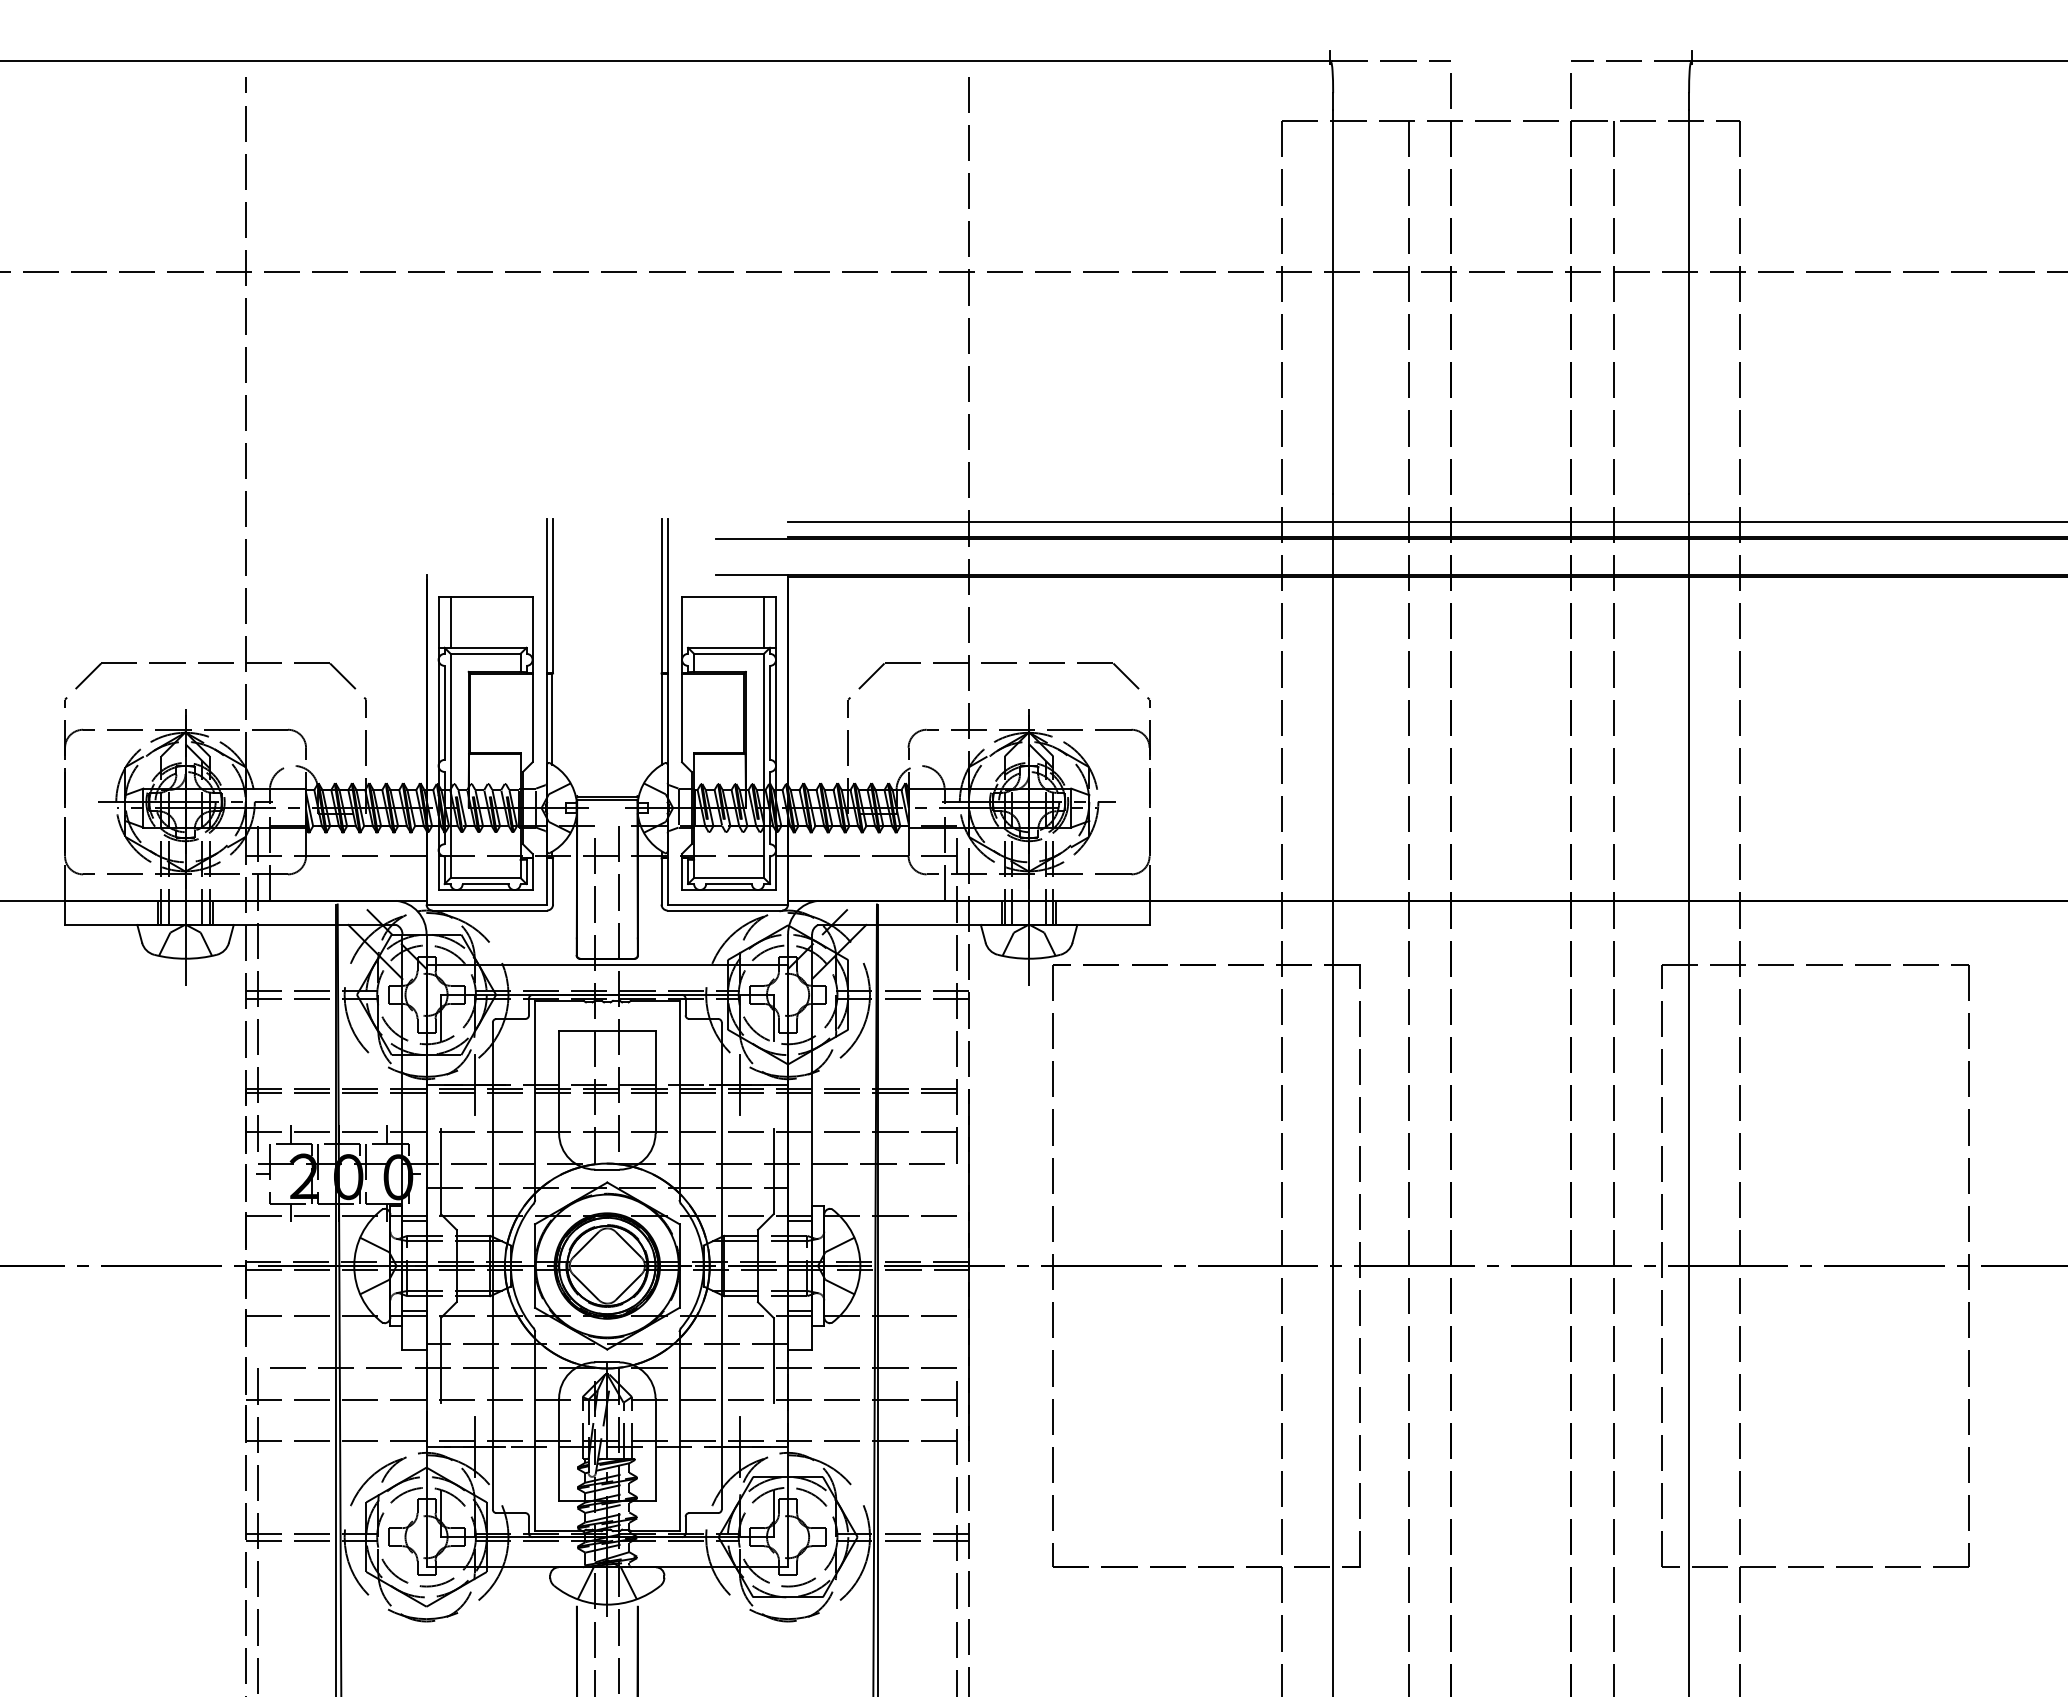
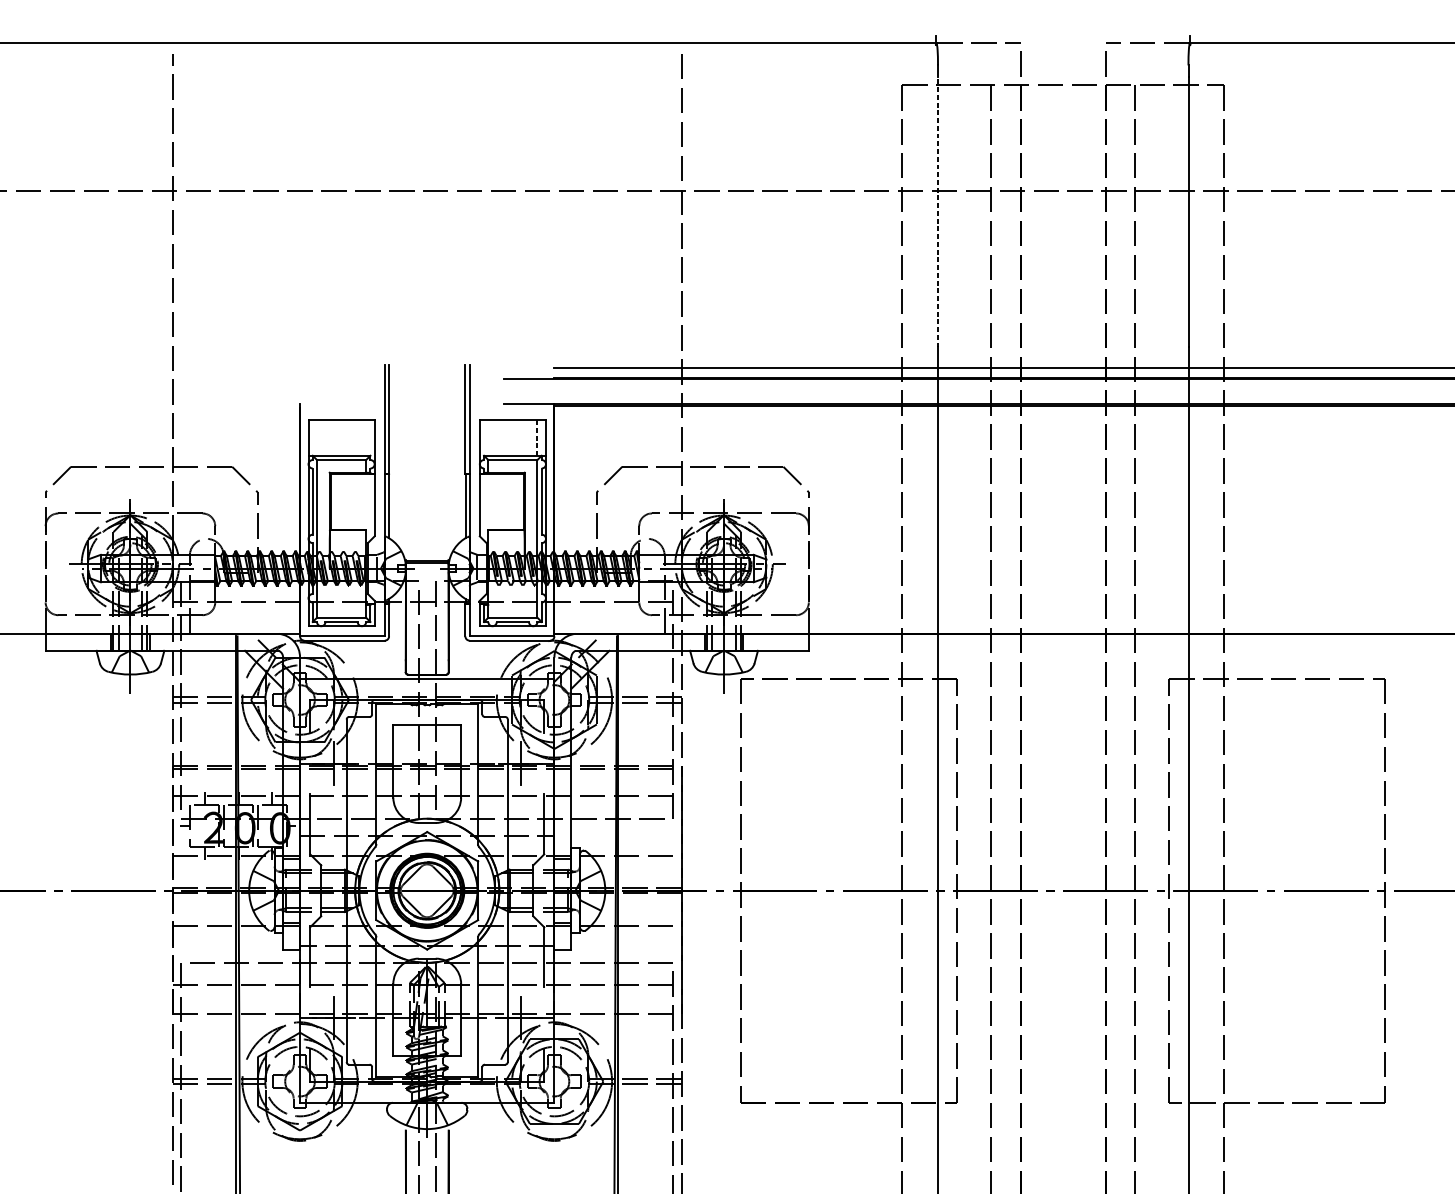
line: (1333, 301) -> (938, 212), solid -> dashed
line: (450, 622) -> (316, 437), removed
line: (763, 623) -> (537, 438), solid -> dashed

